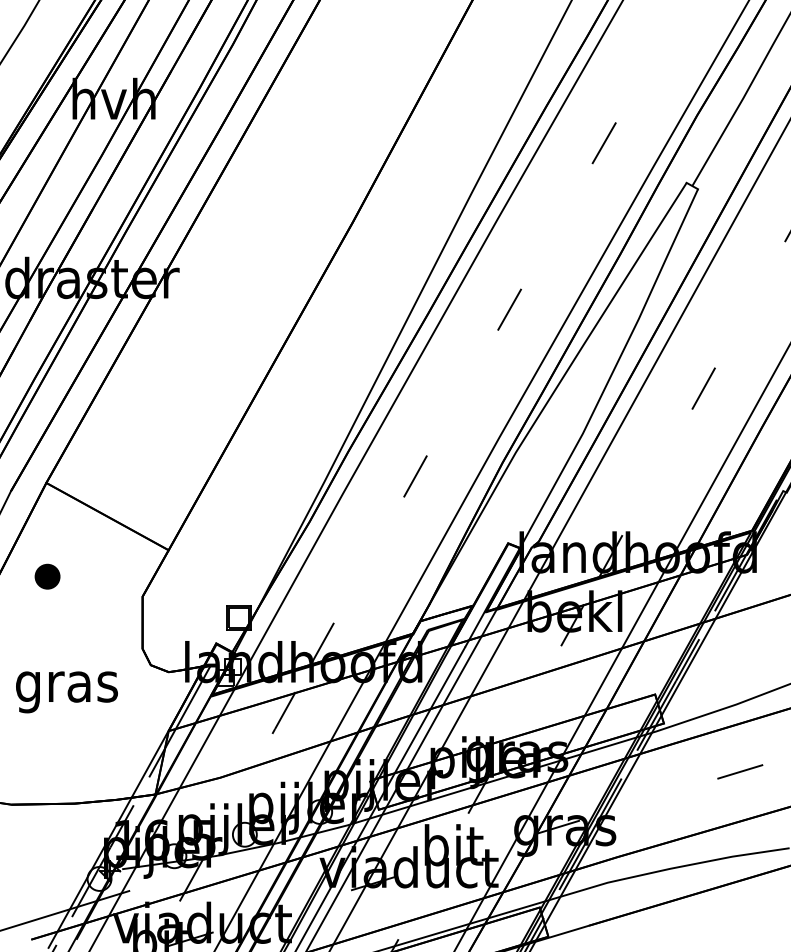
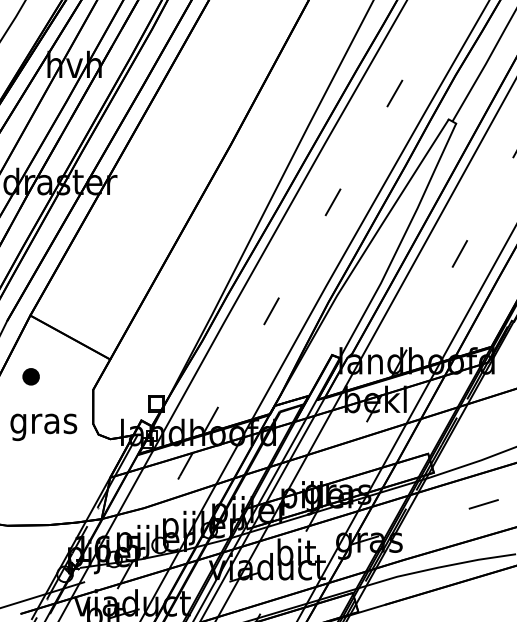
text: (66, 692) -> (43, 427), moved

